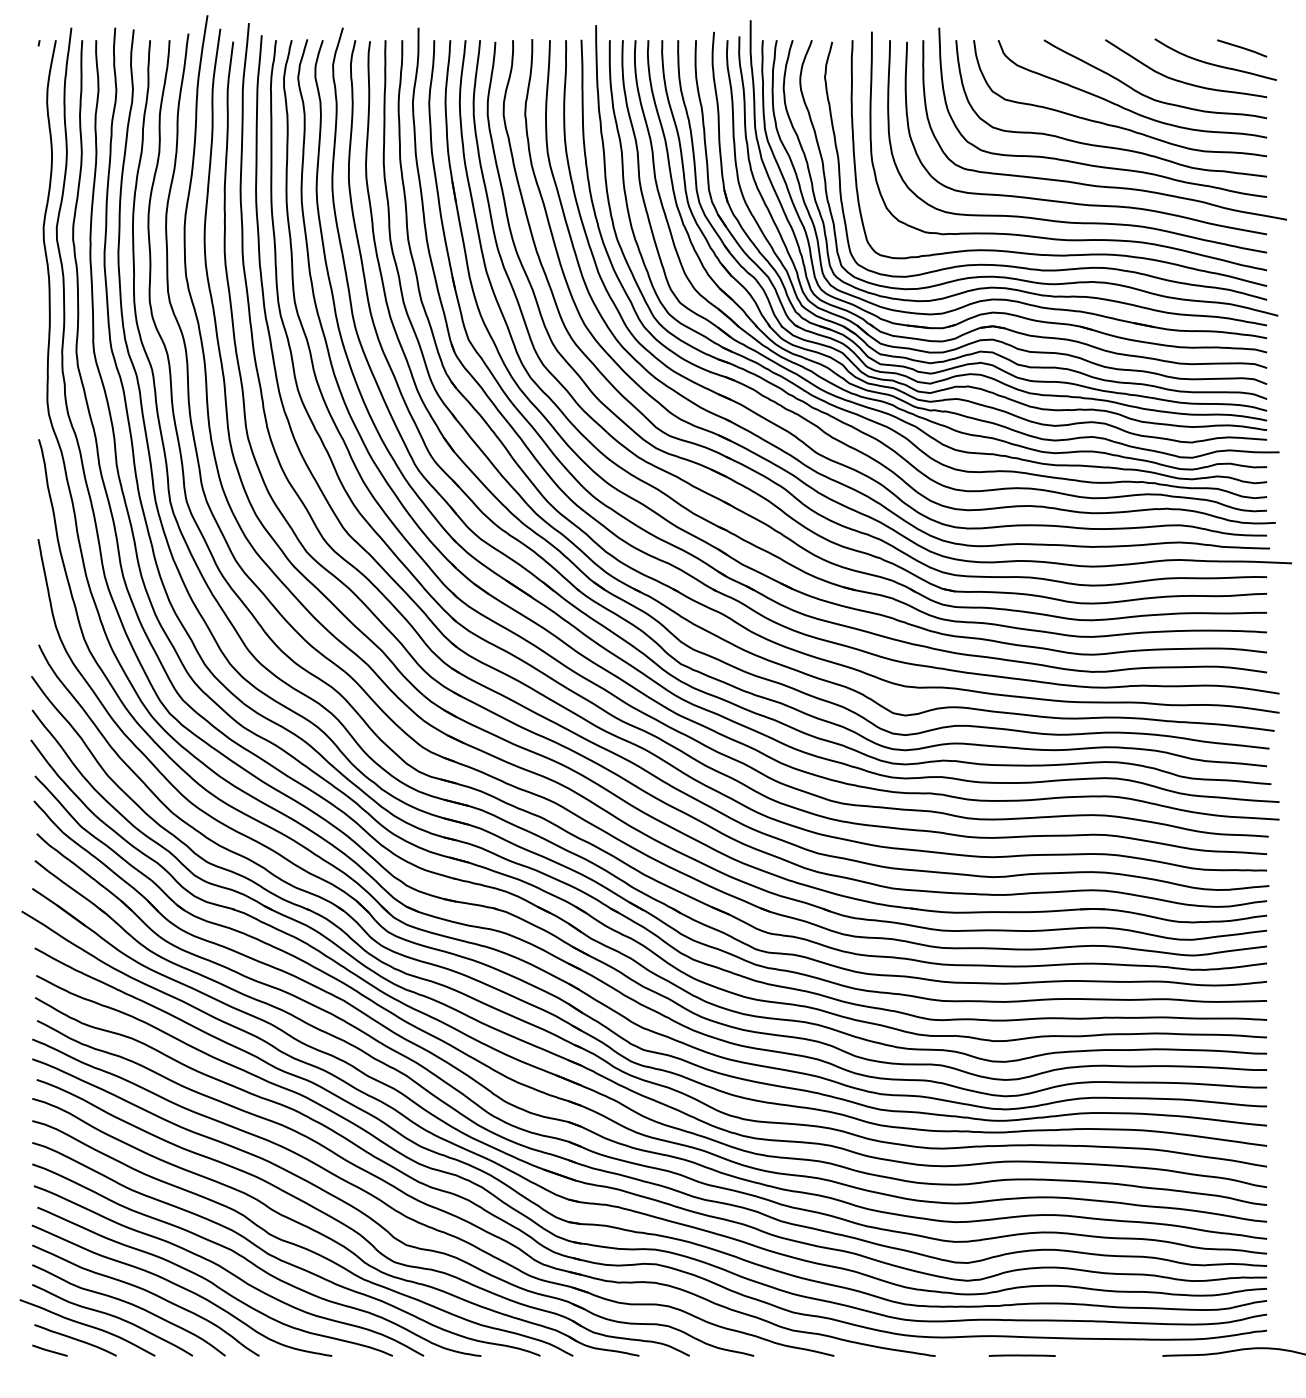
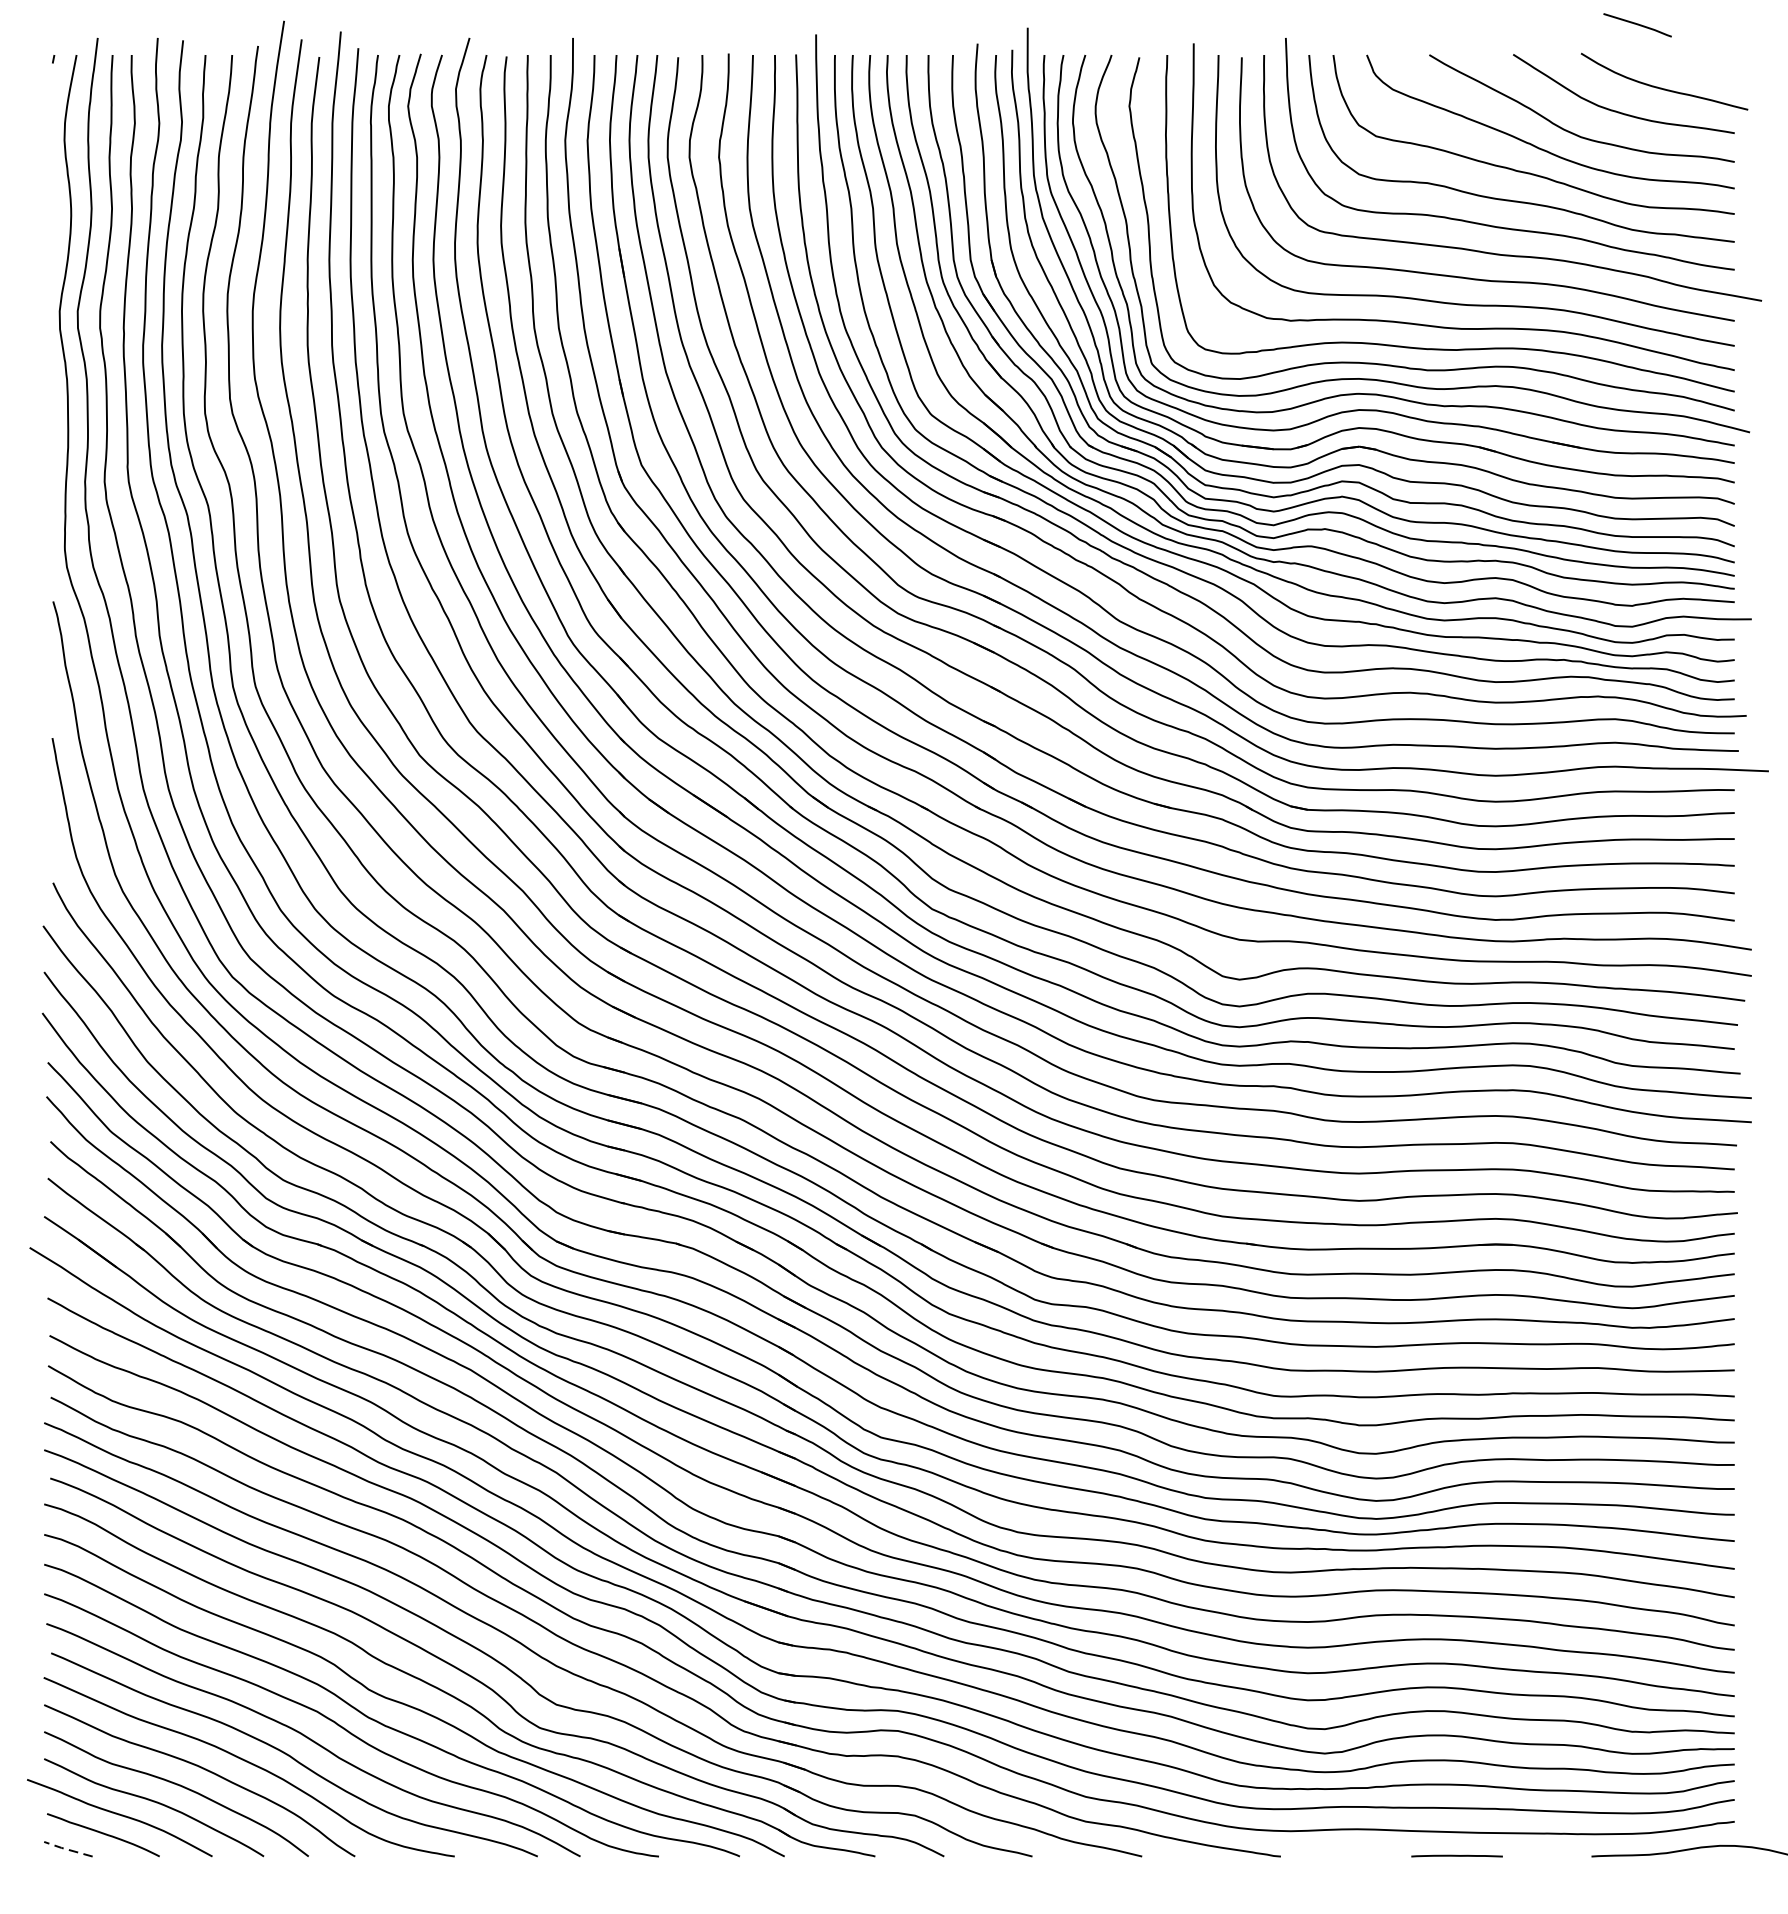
line: (1242, 48) -> (1638, 25), moved
line: (48, 1350) -> (66, 1848), solid -> dashed
line: (1021, 1355) -> (1456, 1855), moved

